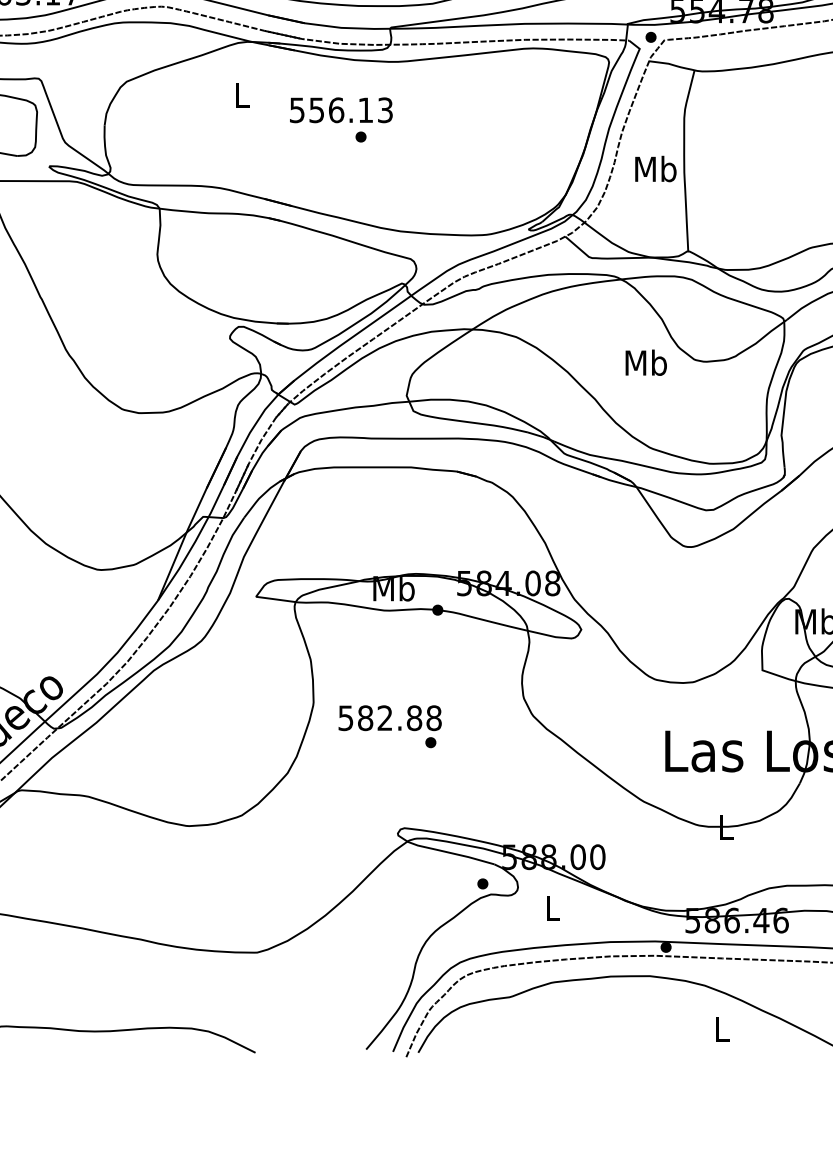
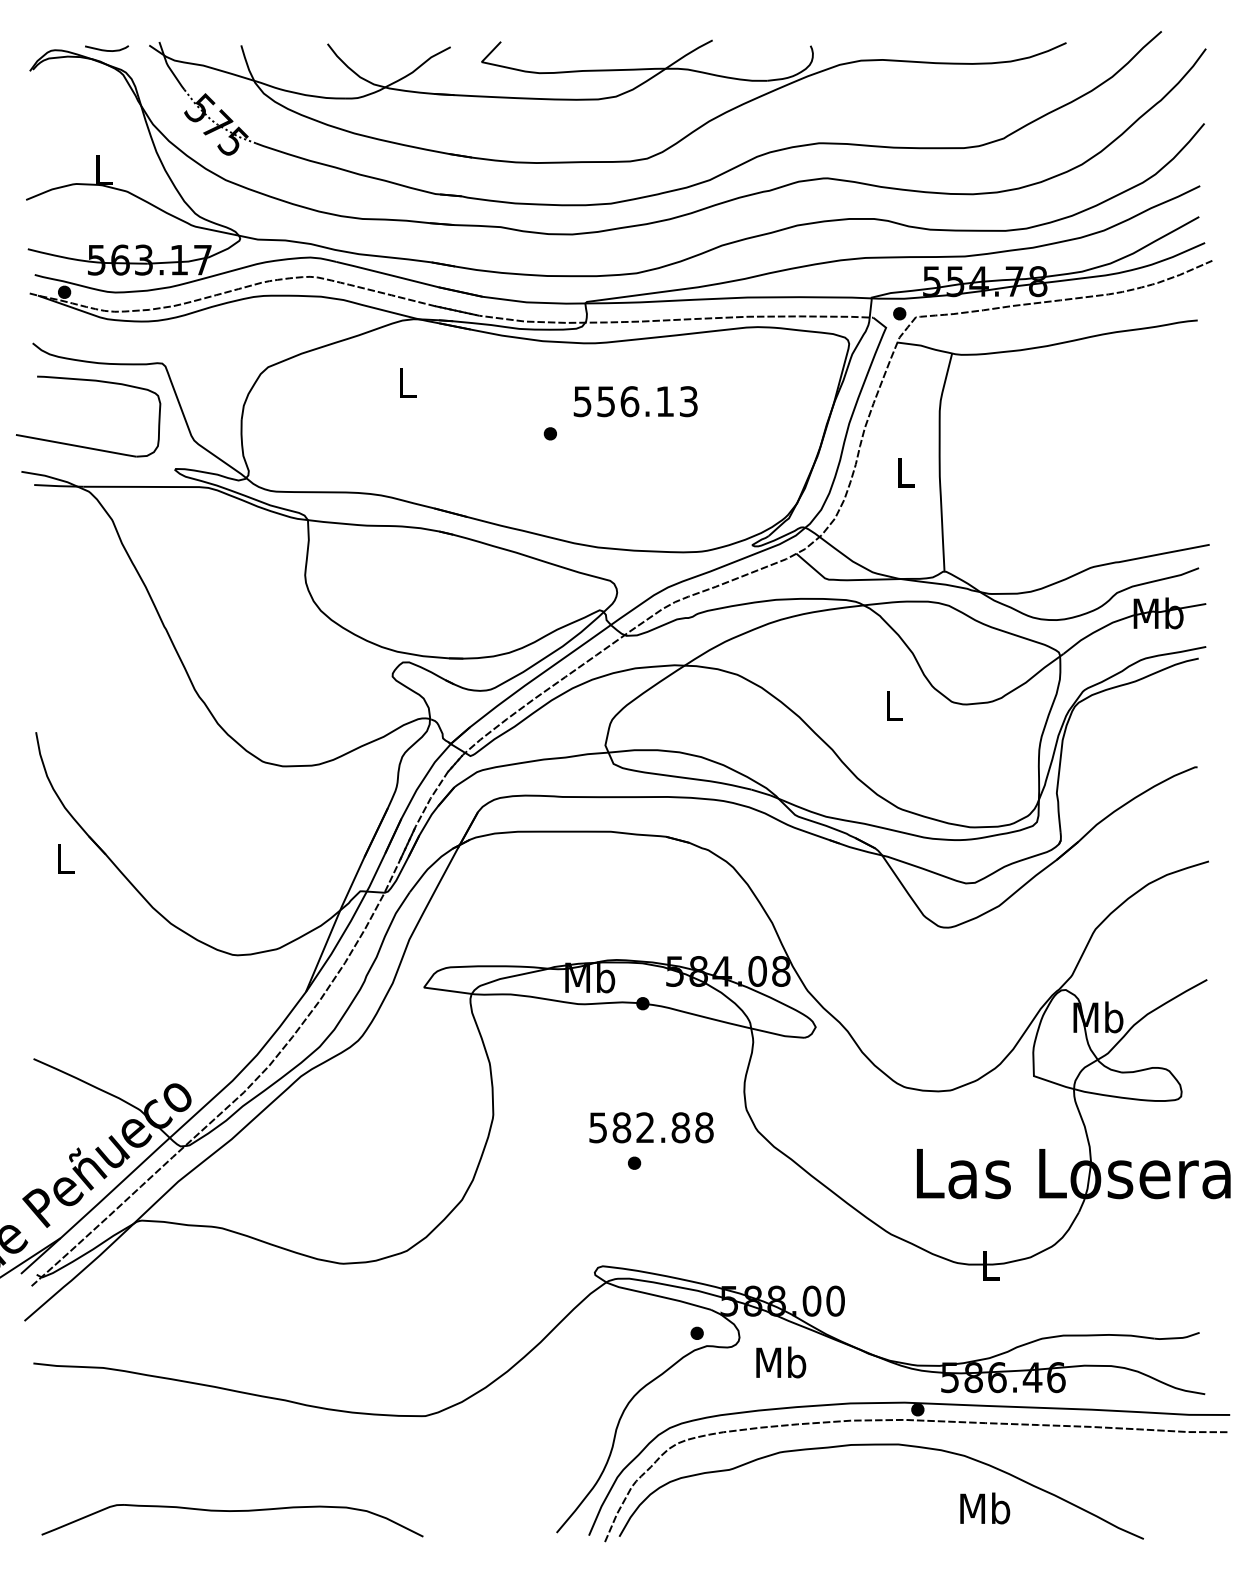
text: (341, 110) -> (635, 401), moved
text: (655, 169) -> (905, 472), Mb -> L
text: (645, 362) -> (893, 705), Mb -> L
text: (390, 717) -> (651, 1127), moved
text: (552, 908) -> (781, 1362), L -> Mb
text: (722, 1029) -> (985, 1508), L -> Mb

